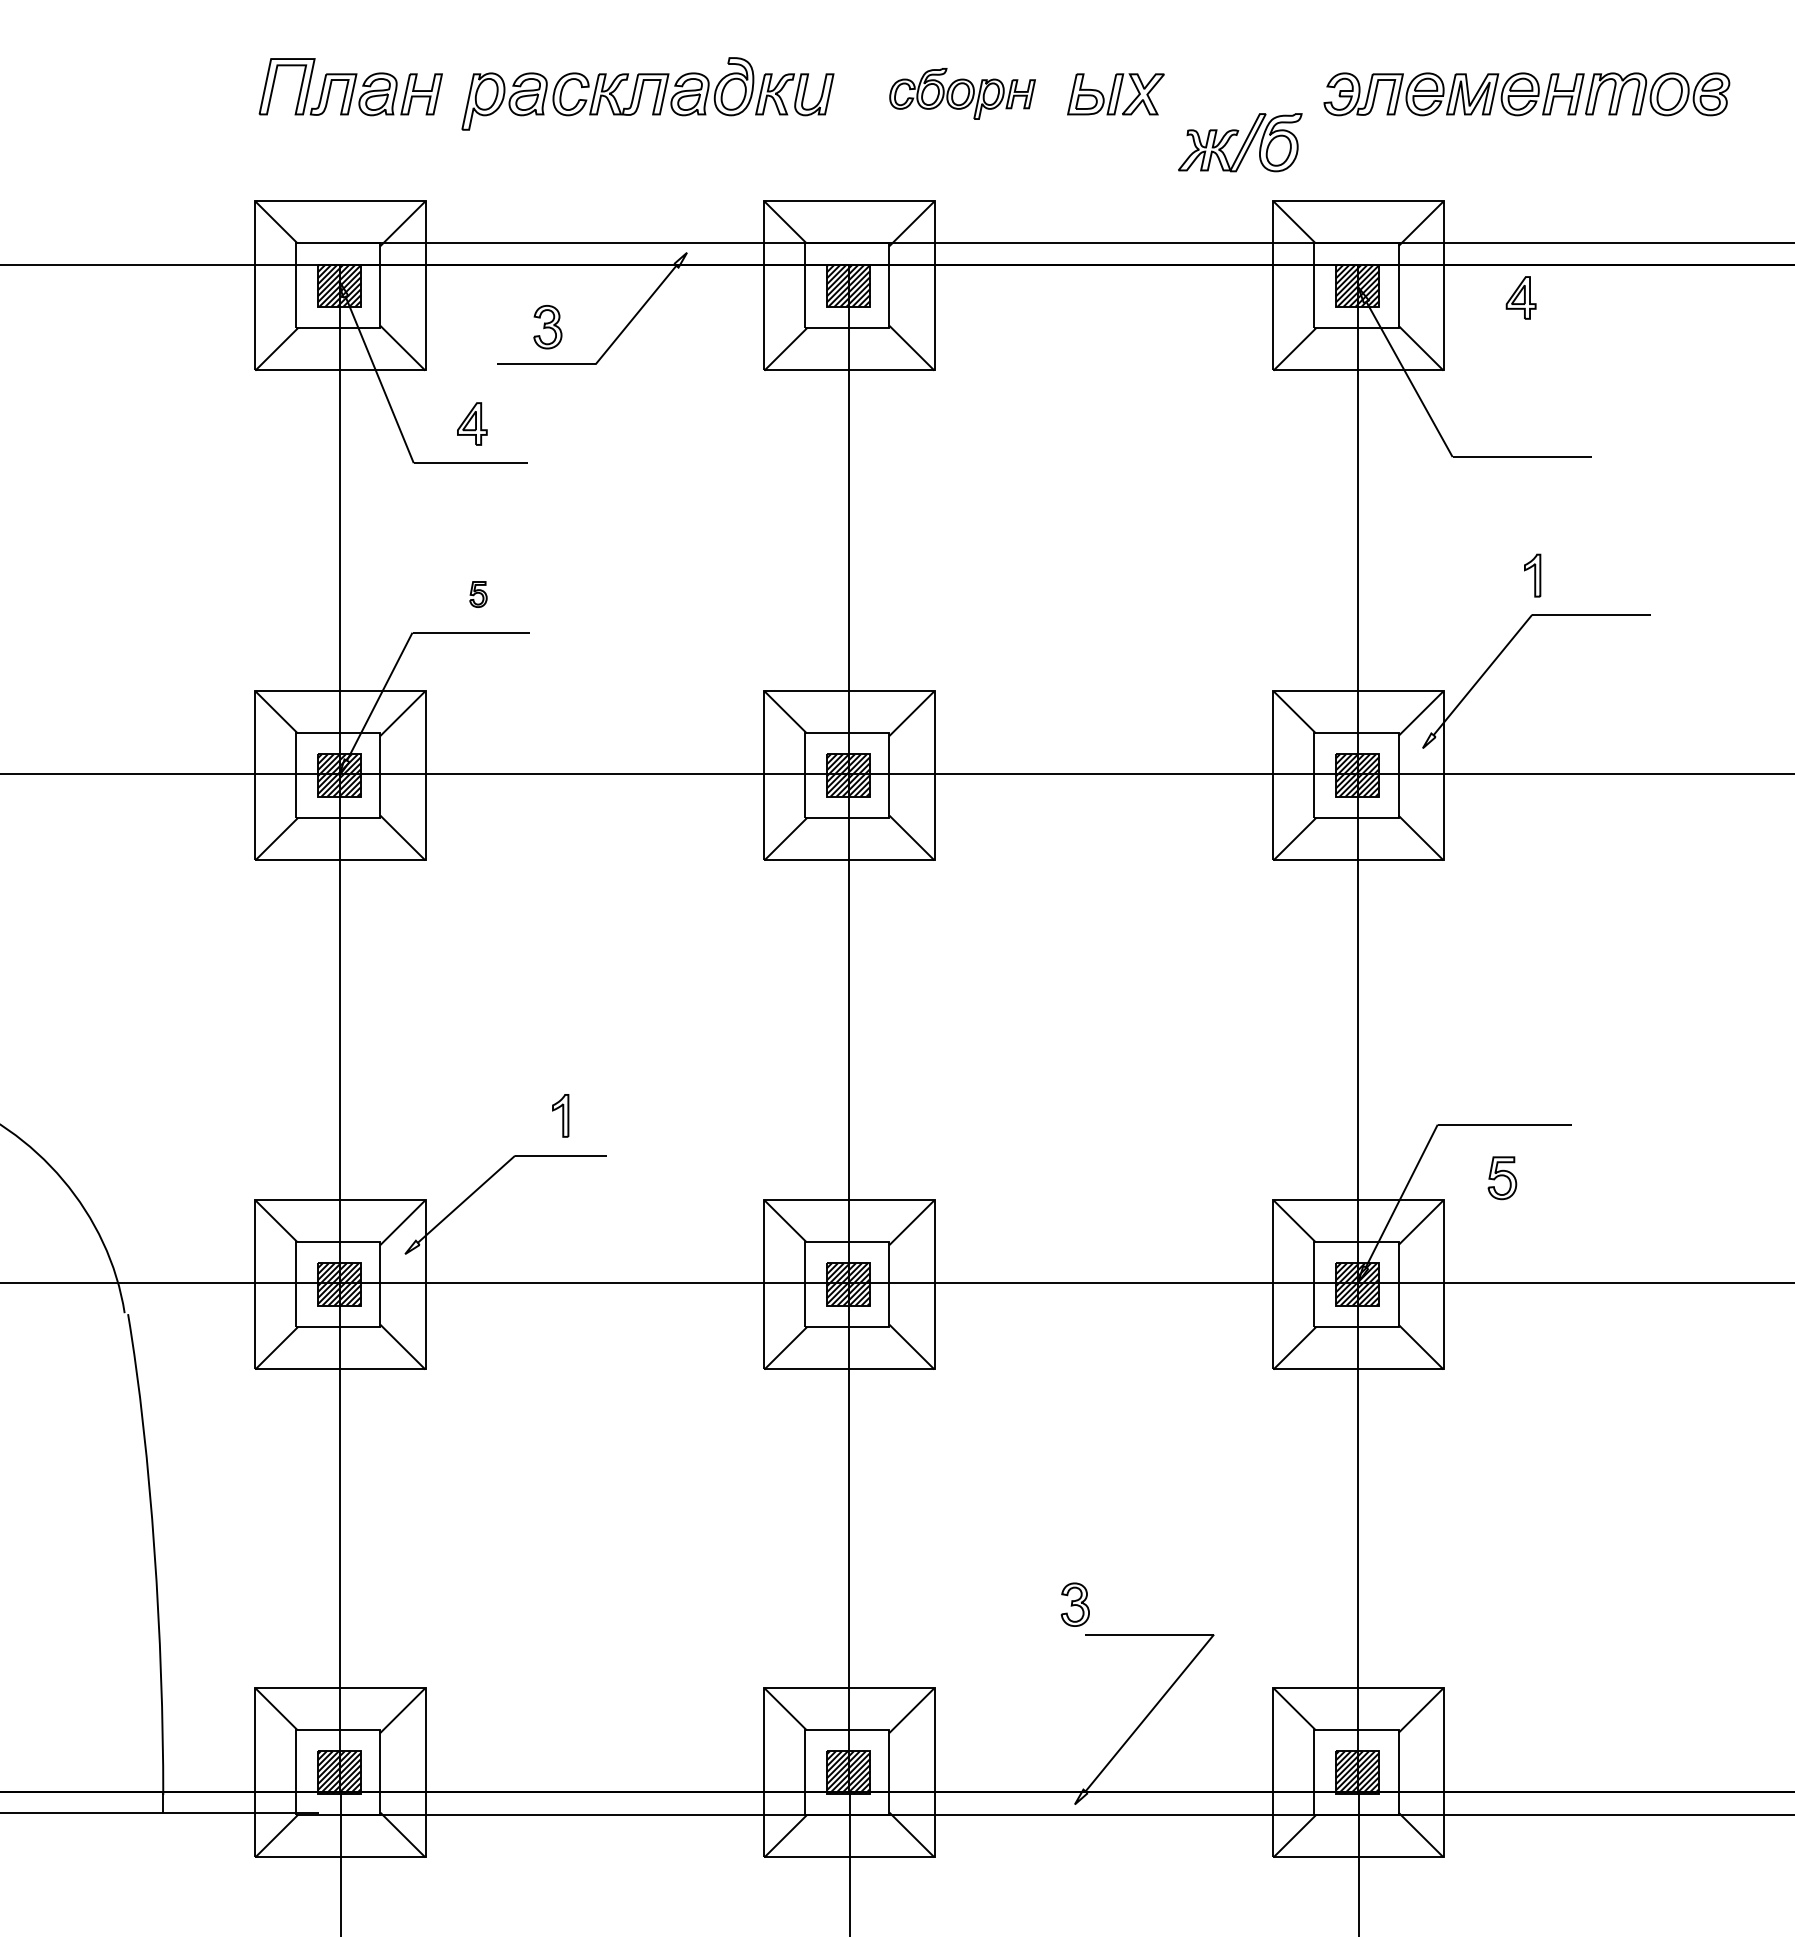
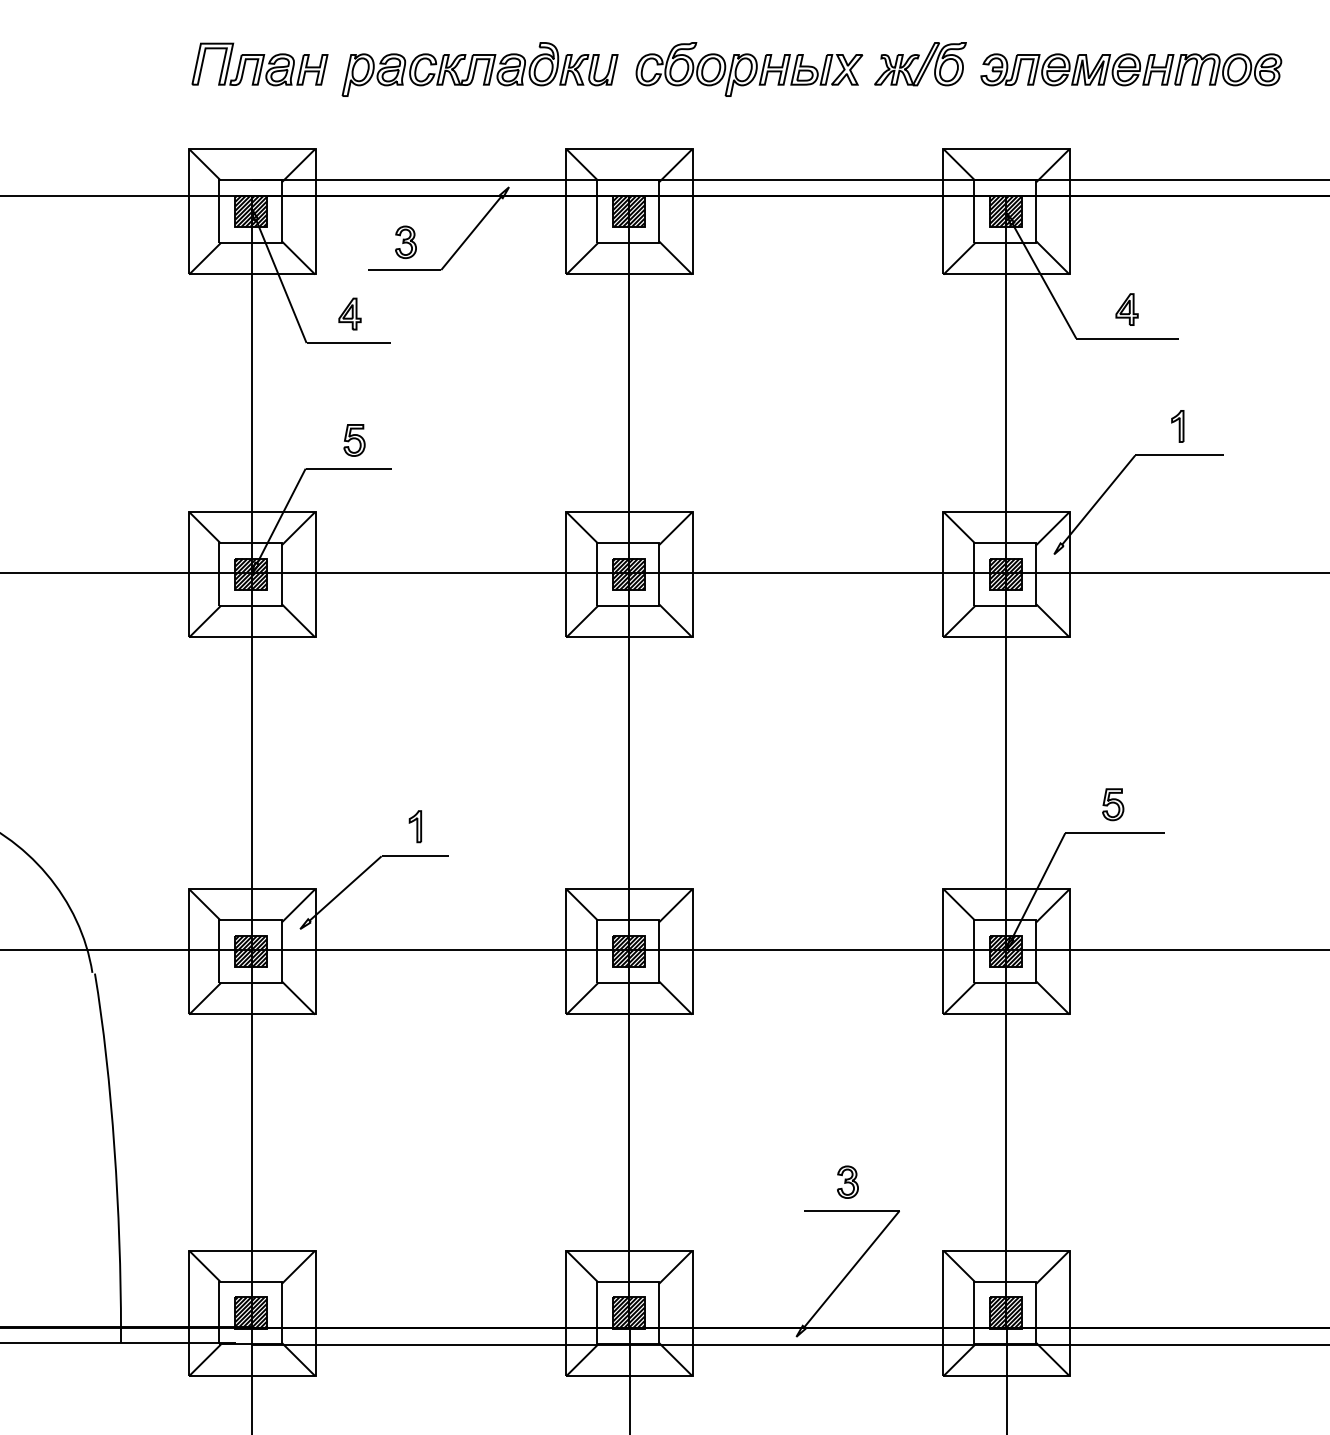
part: (962, 93) -> (713, 69), size x1.43
part: (1240, 142) -> (920, 64), moved
part: (1520, 297) -> (1126, 309), moved
part: (1532, 575) -> (1177, 426), moved
part: (478, 594) -> (354, 440), size x1.67
part: (1502, 1178) -> (1113, 804), moved
part: (1074, 1604) -> (847, 1182), moved

